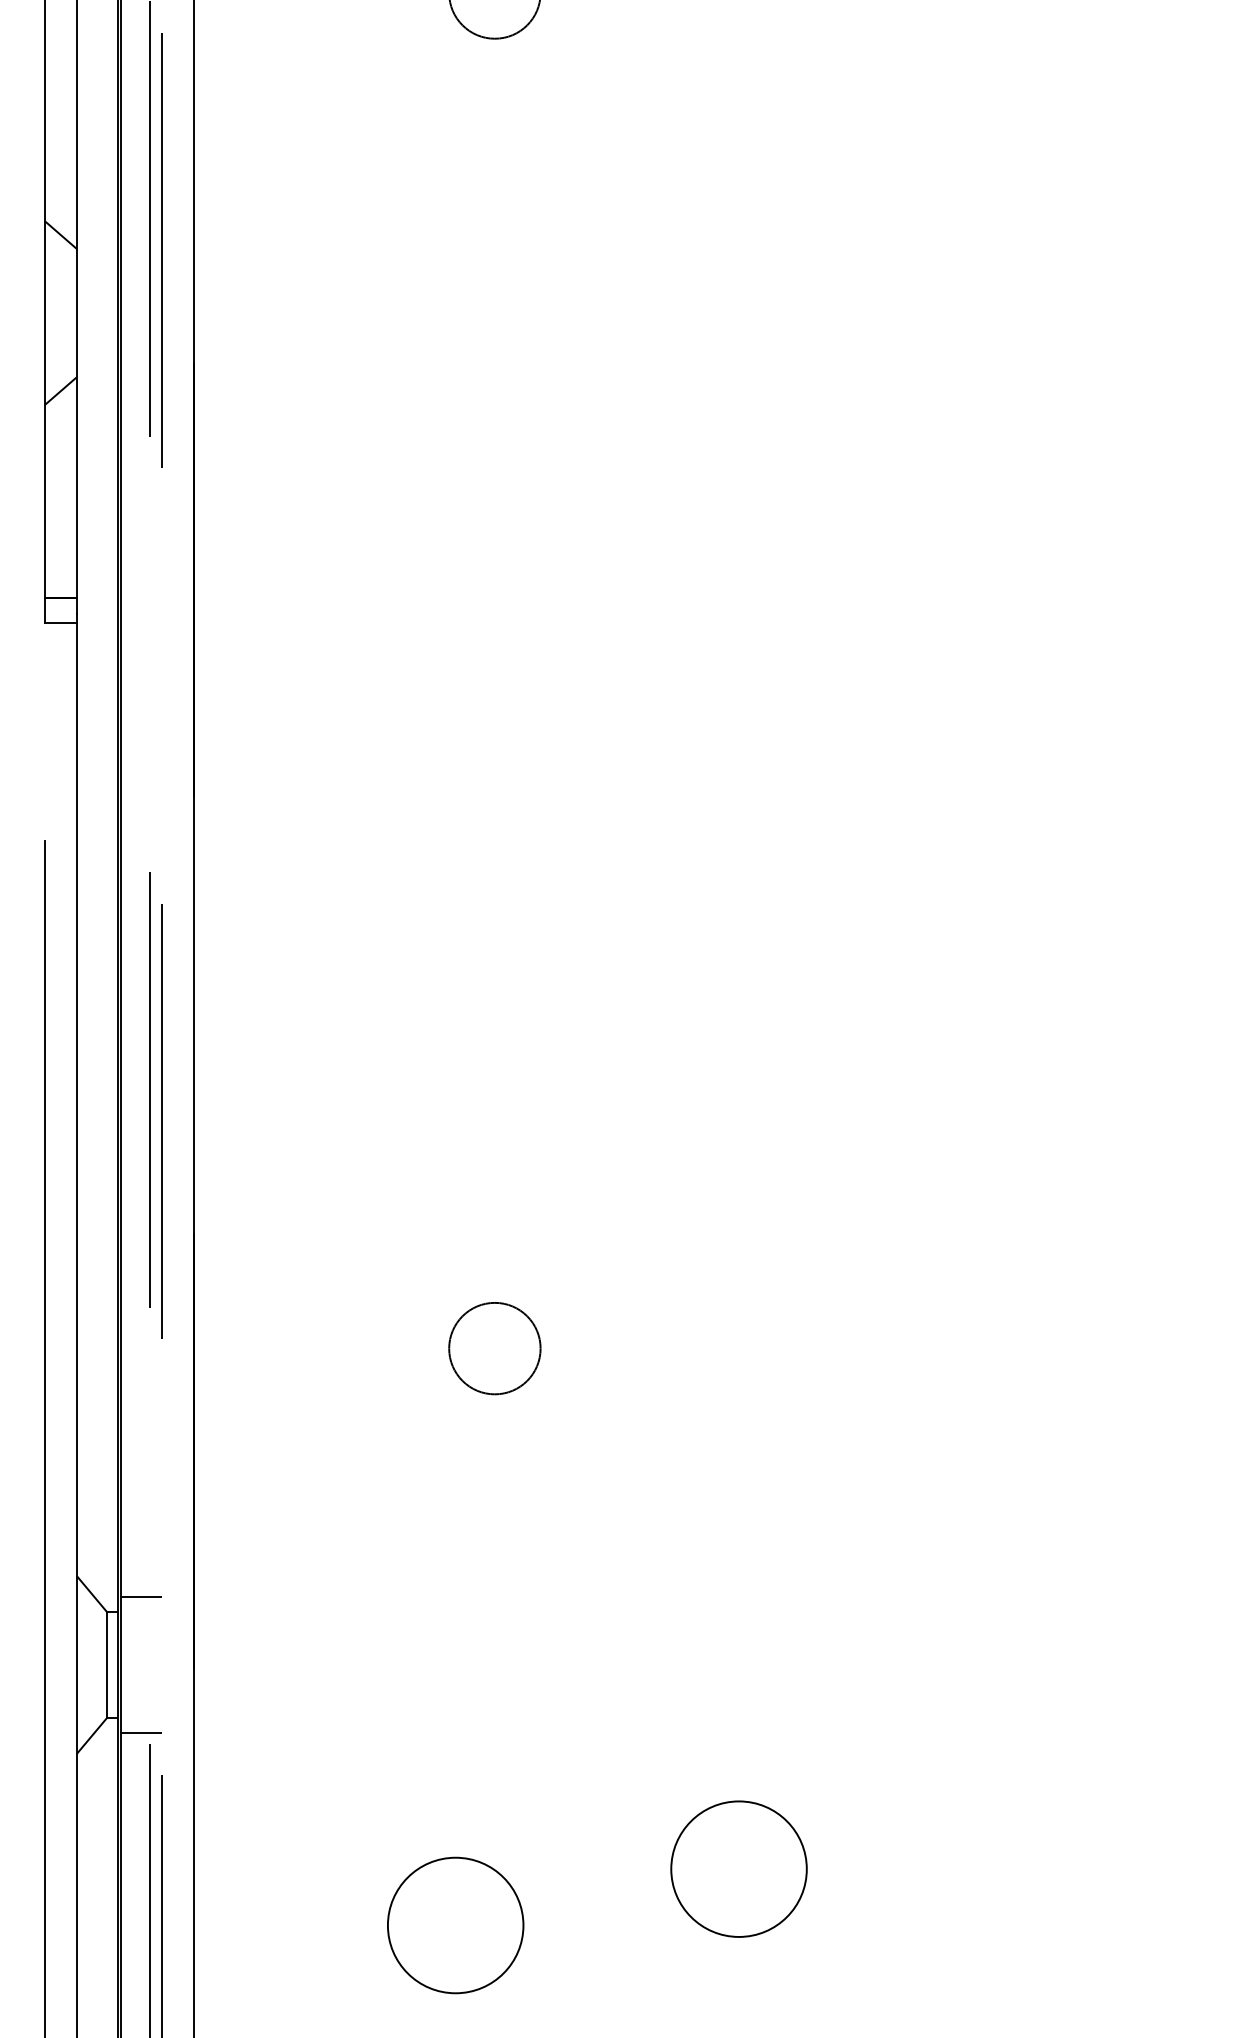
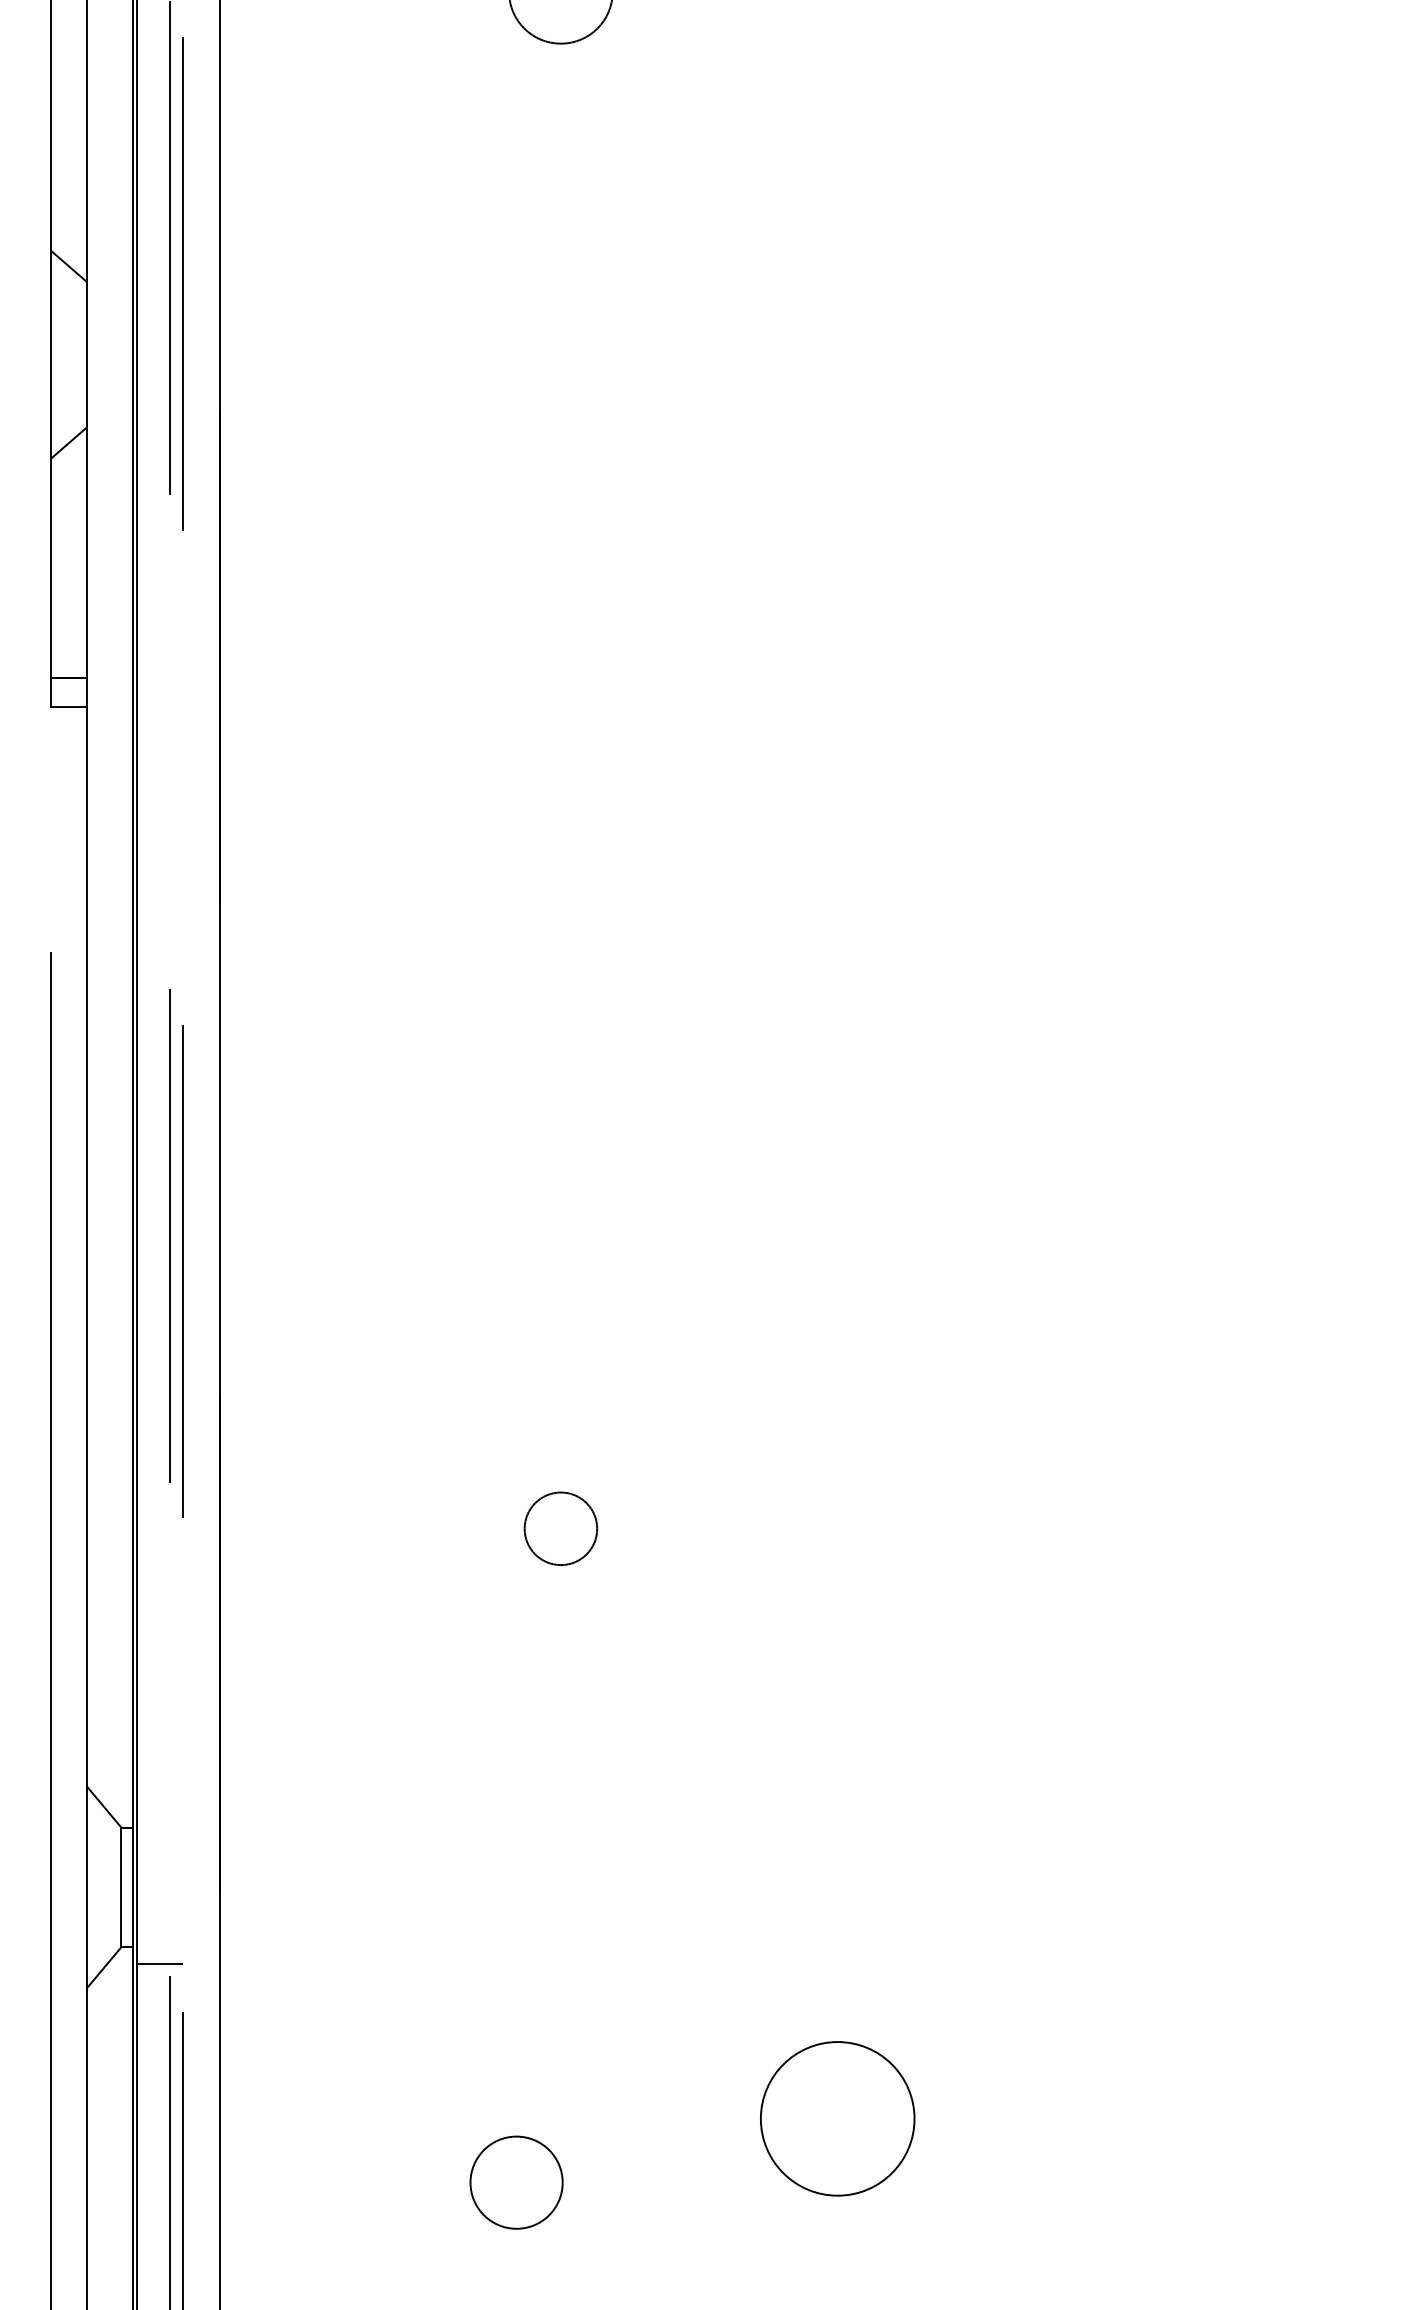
circle: (494, 1348) -> (560, 1528), size x0.7
line: (140, 1597) -> (159, 1810), removed
circle: (455, 1925) -> (516, 2182), size x0.6

